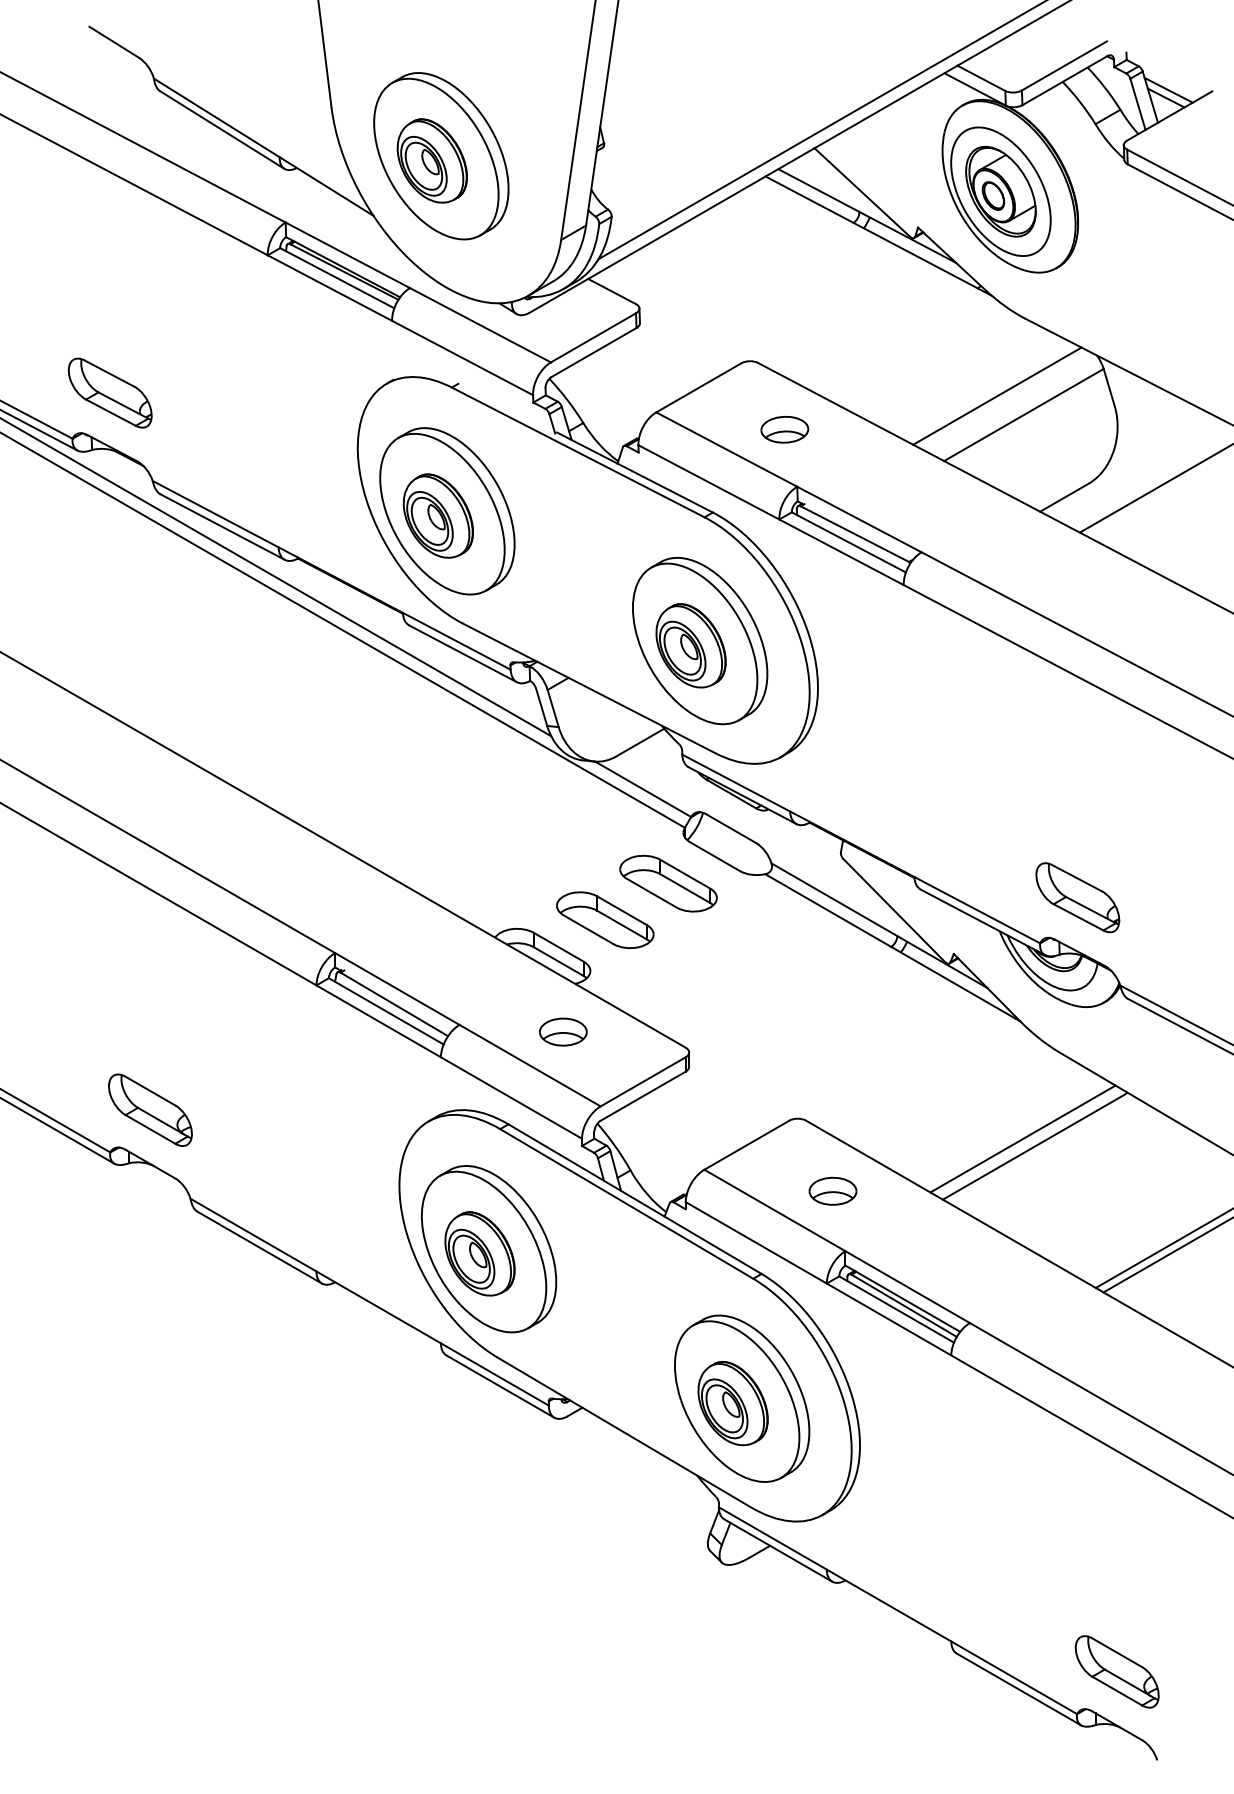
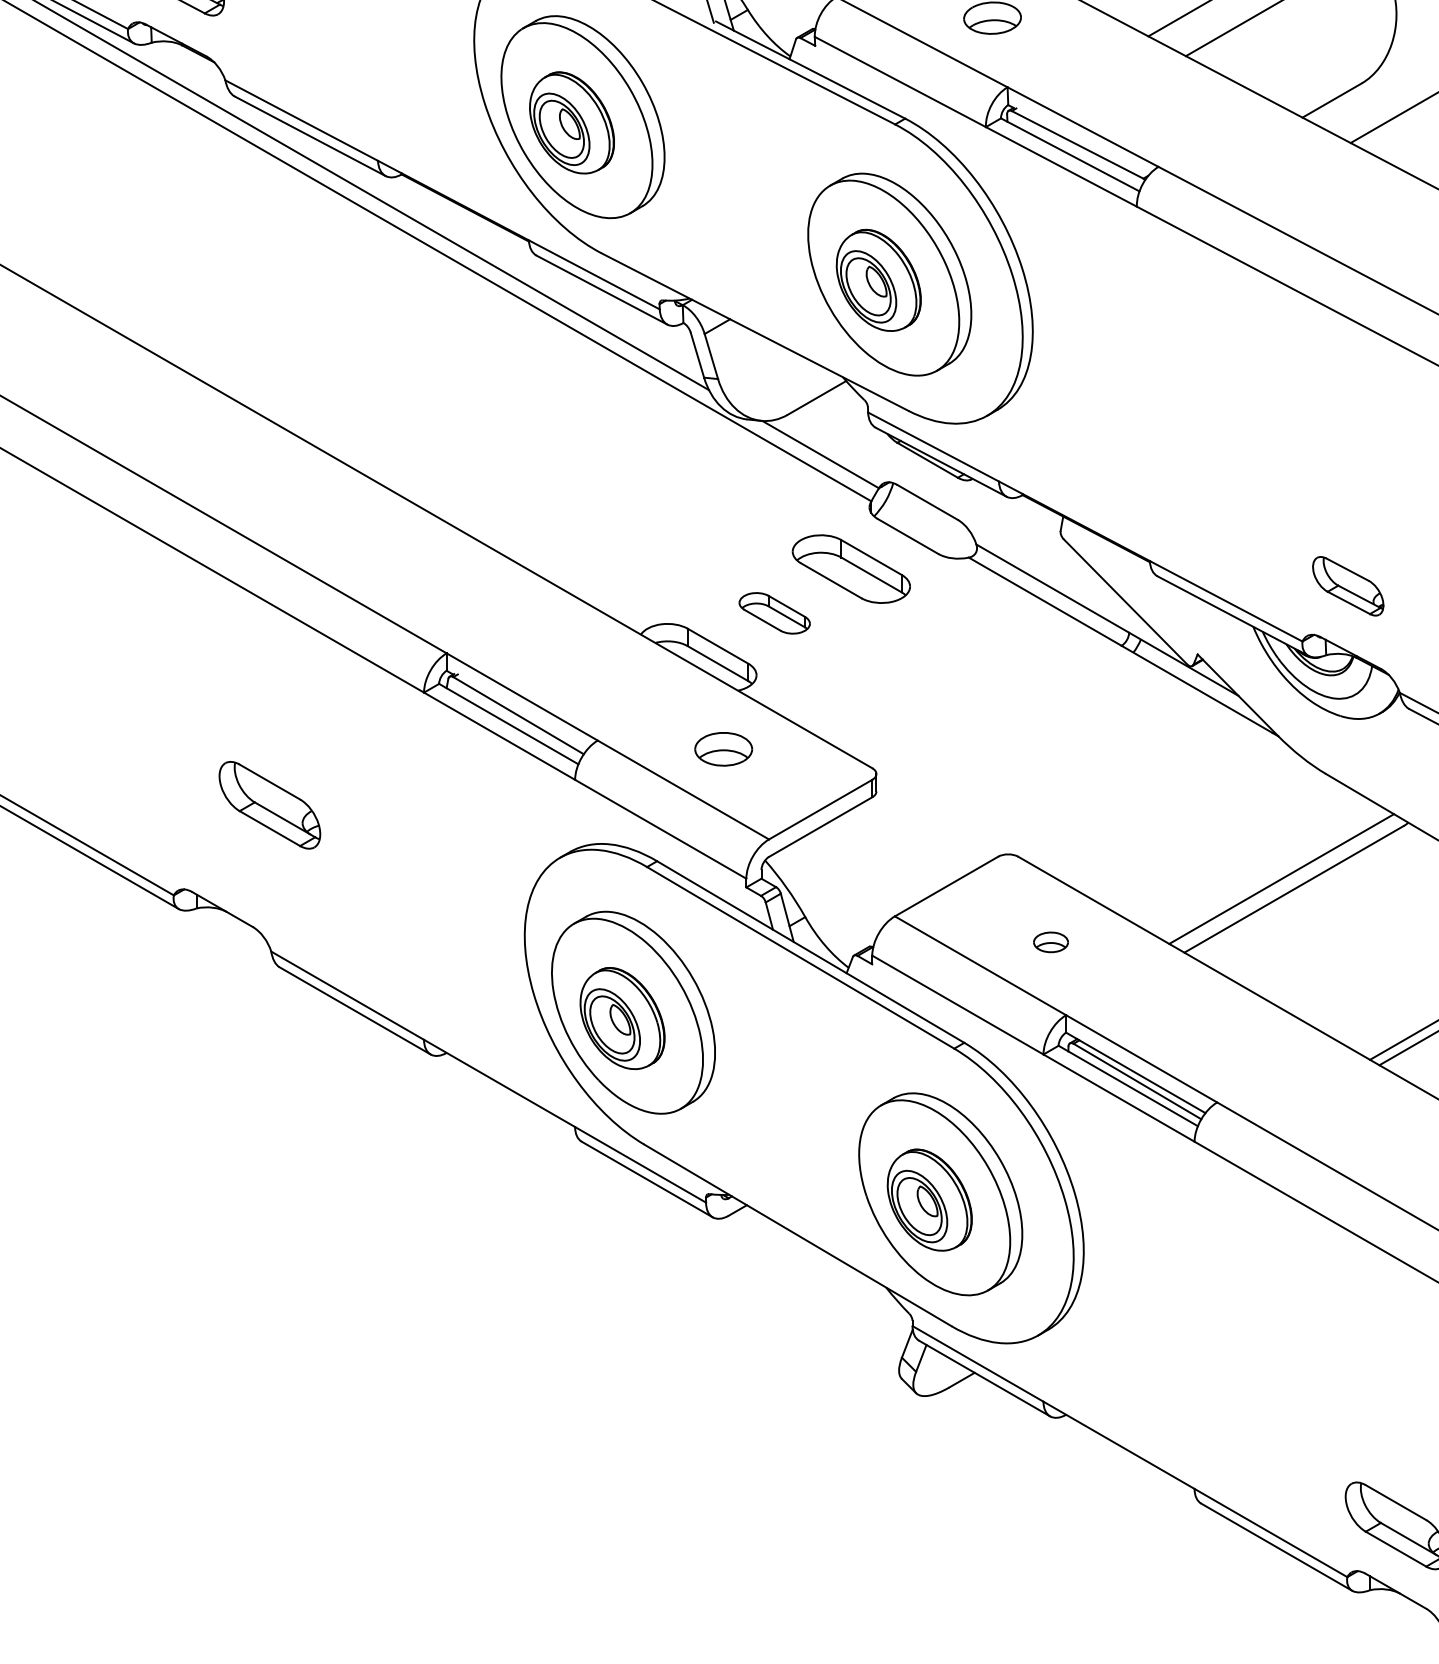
part: (1077, 897) -> (1347, 585), size x0.7
part: (605, 919) -> (774, 612), size x0.6
part: (150, 1109) -> (269, 804), moved
part: (832, 1190) -> (1050, 941), size x0.6

